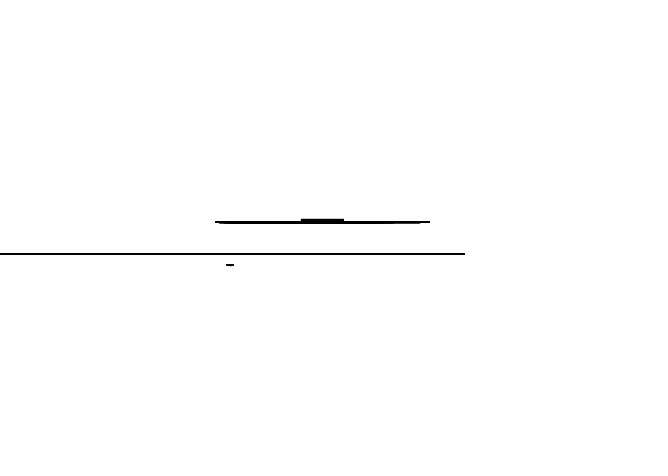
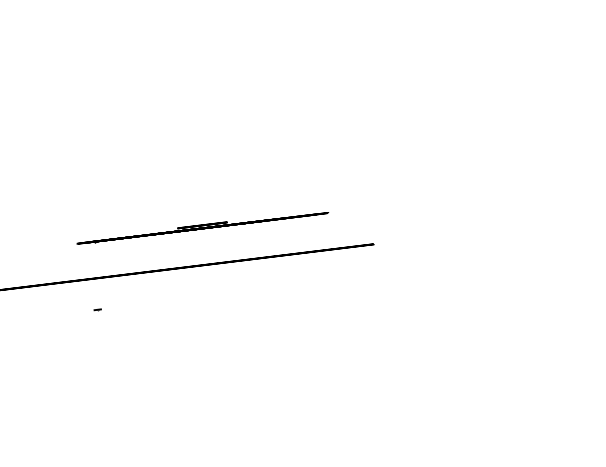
part: (229, 265) -> (96, 310), moved

